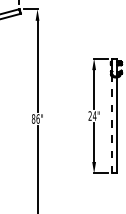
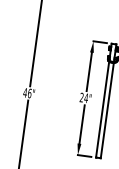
text: (33, 118) -> (25, 92), 86" -> 46"
line: (112, 124) -> (102, 109), dashed -> solid

